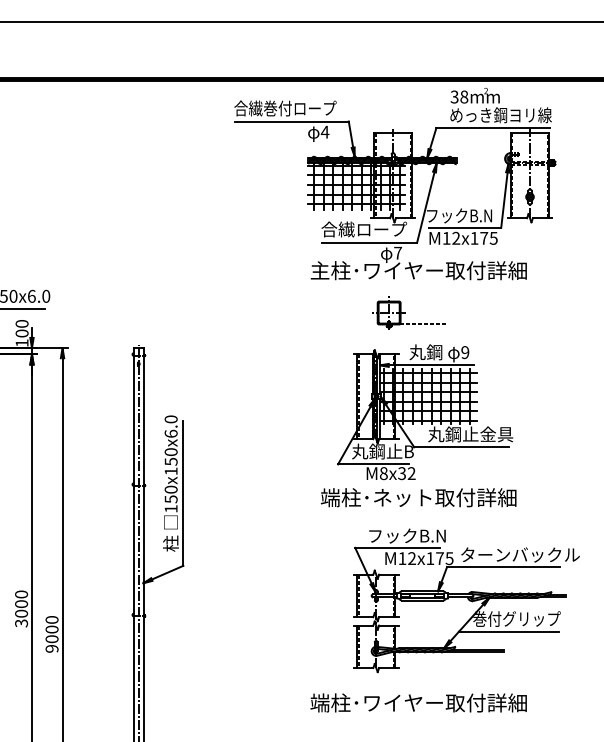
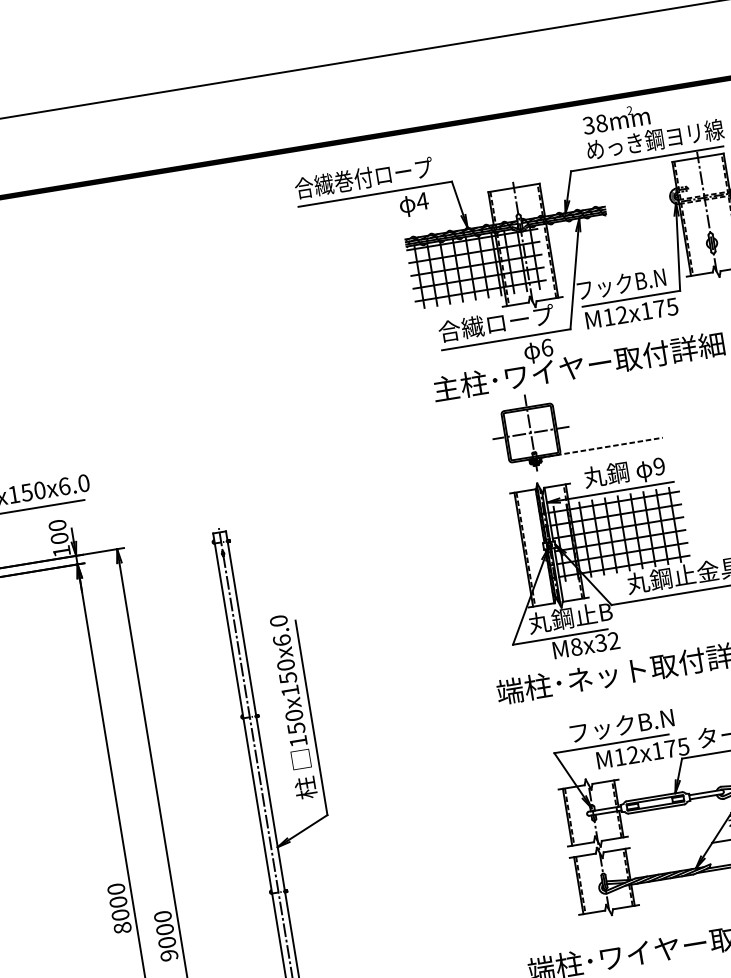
text: (398, 252) -> (547, 346), 7 -> 6
part: (408, 312) -> (574, 425), size x1.67
text: (21, 623) -> (122, 928), 3000 -> 8000

